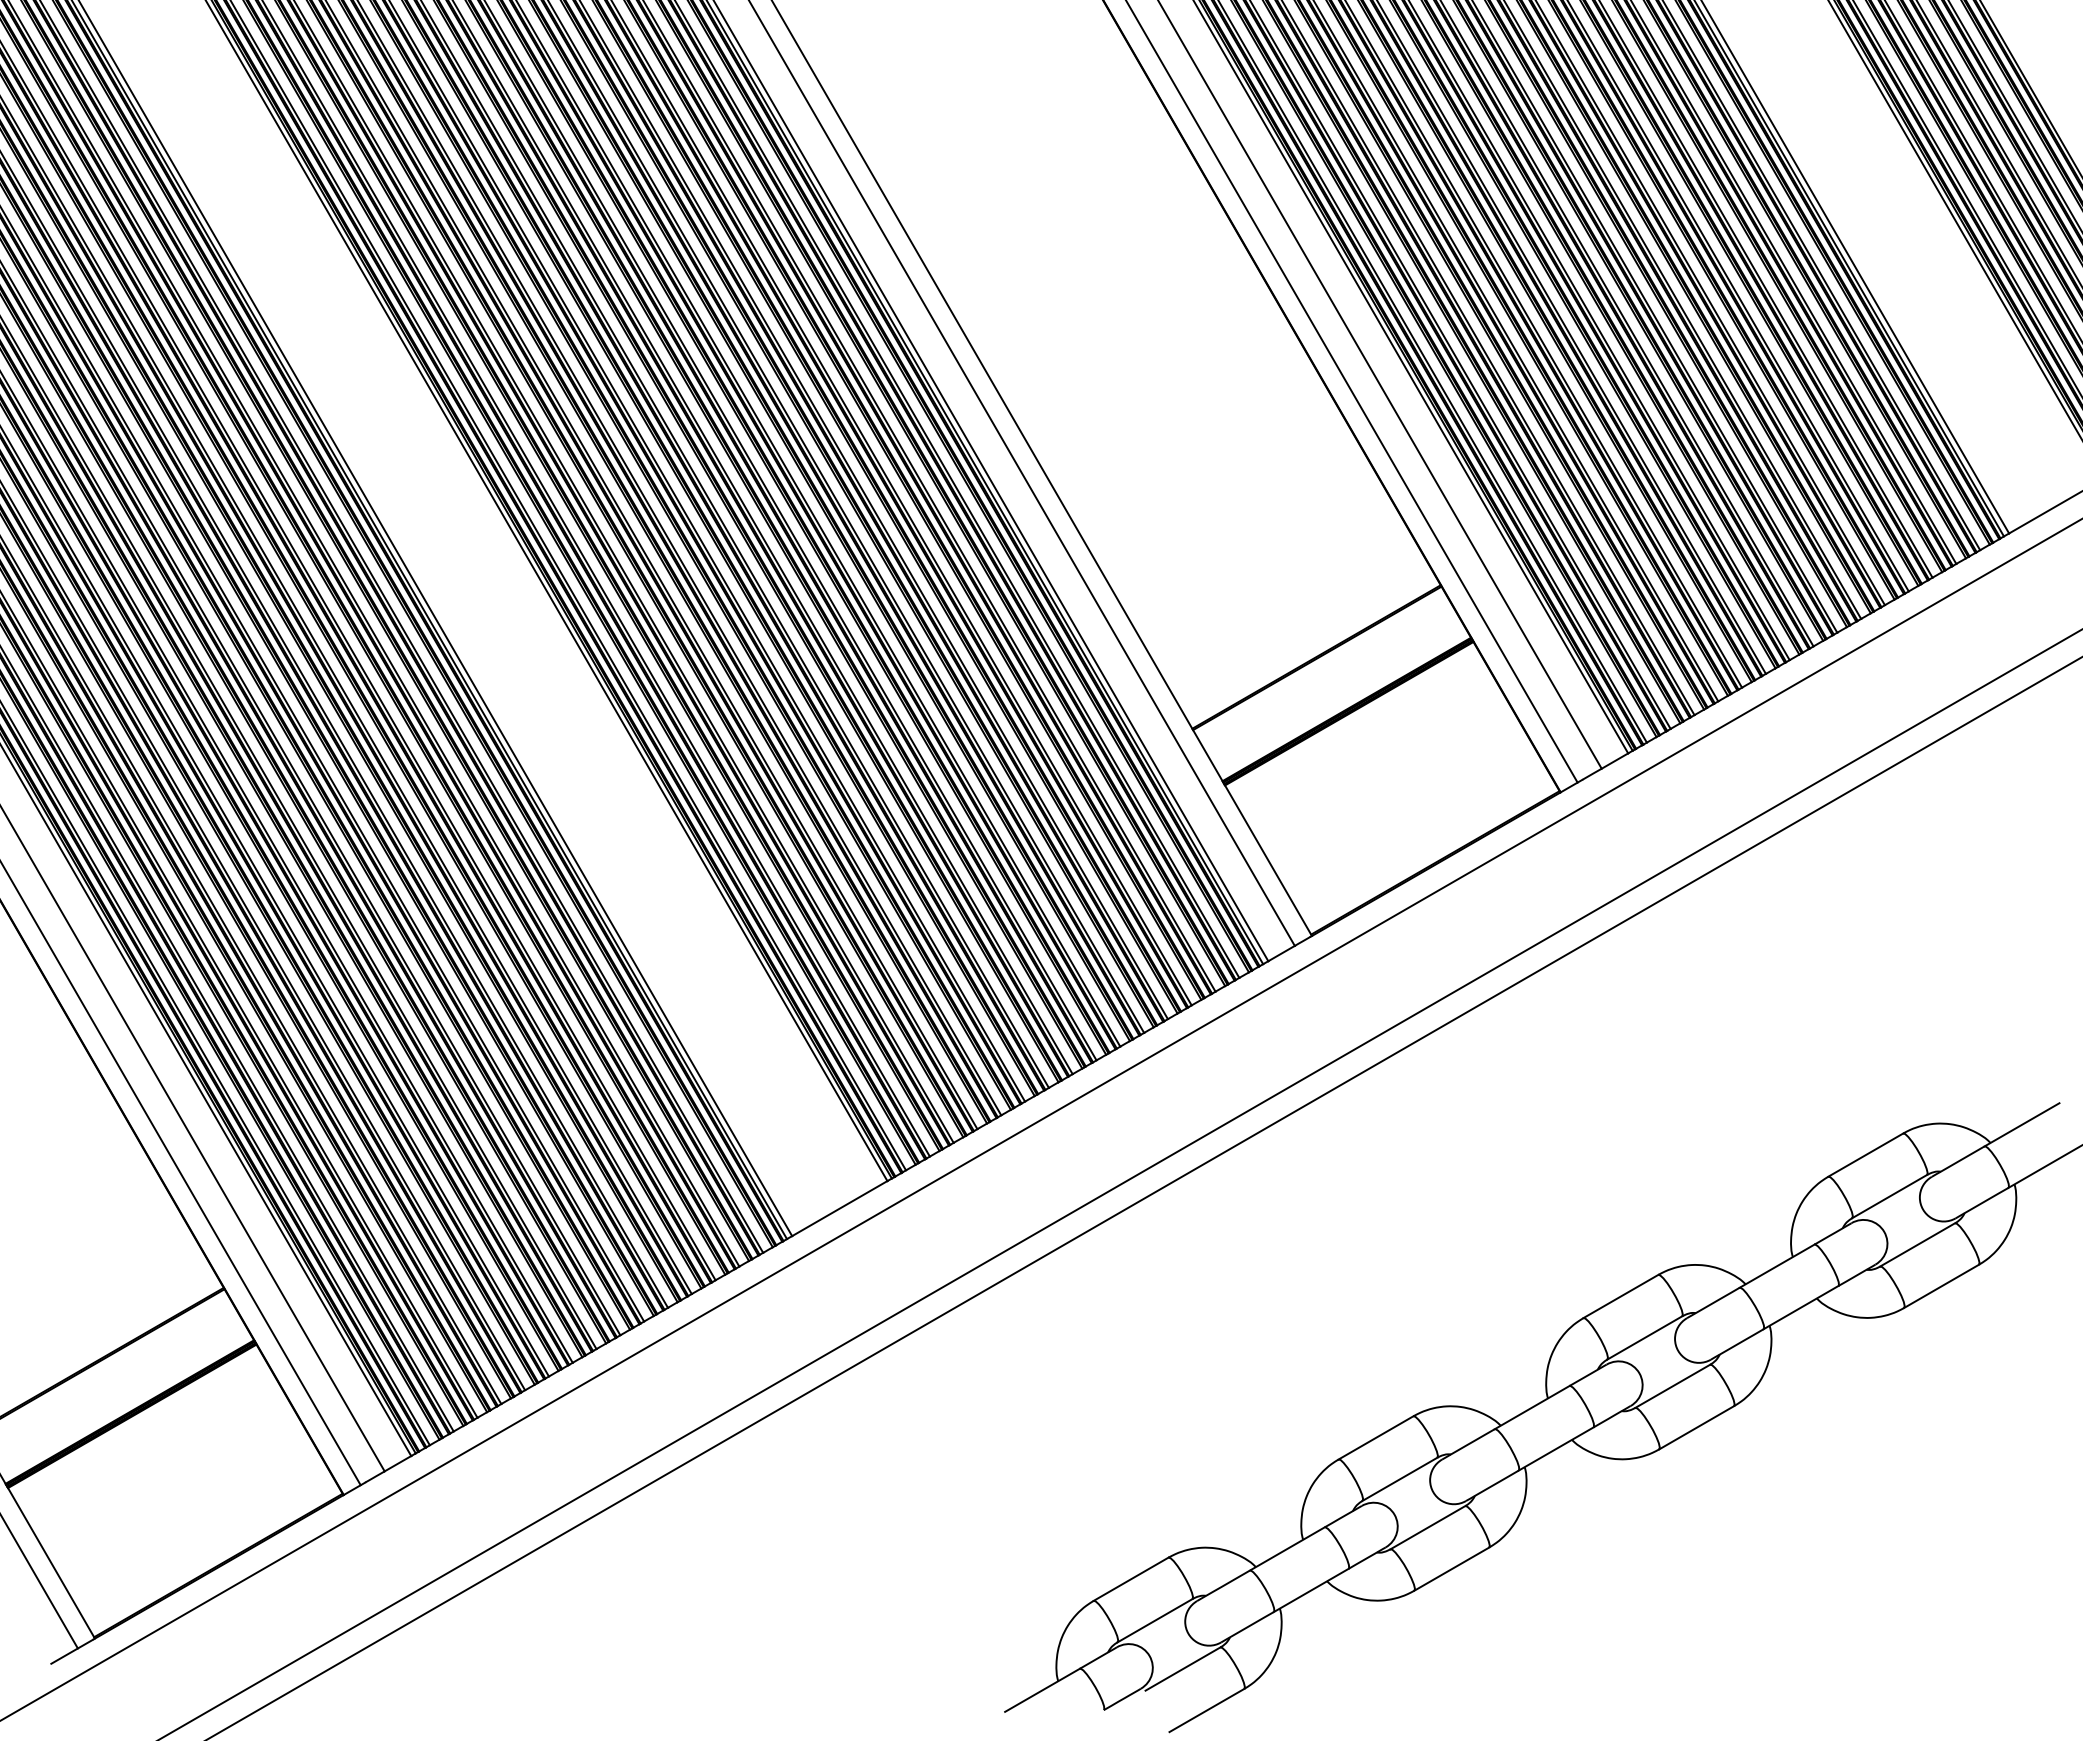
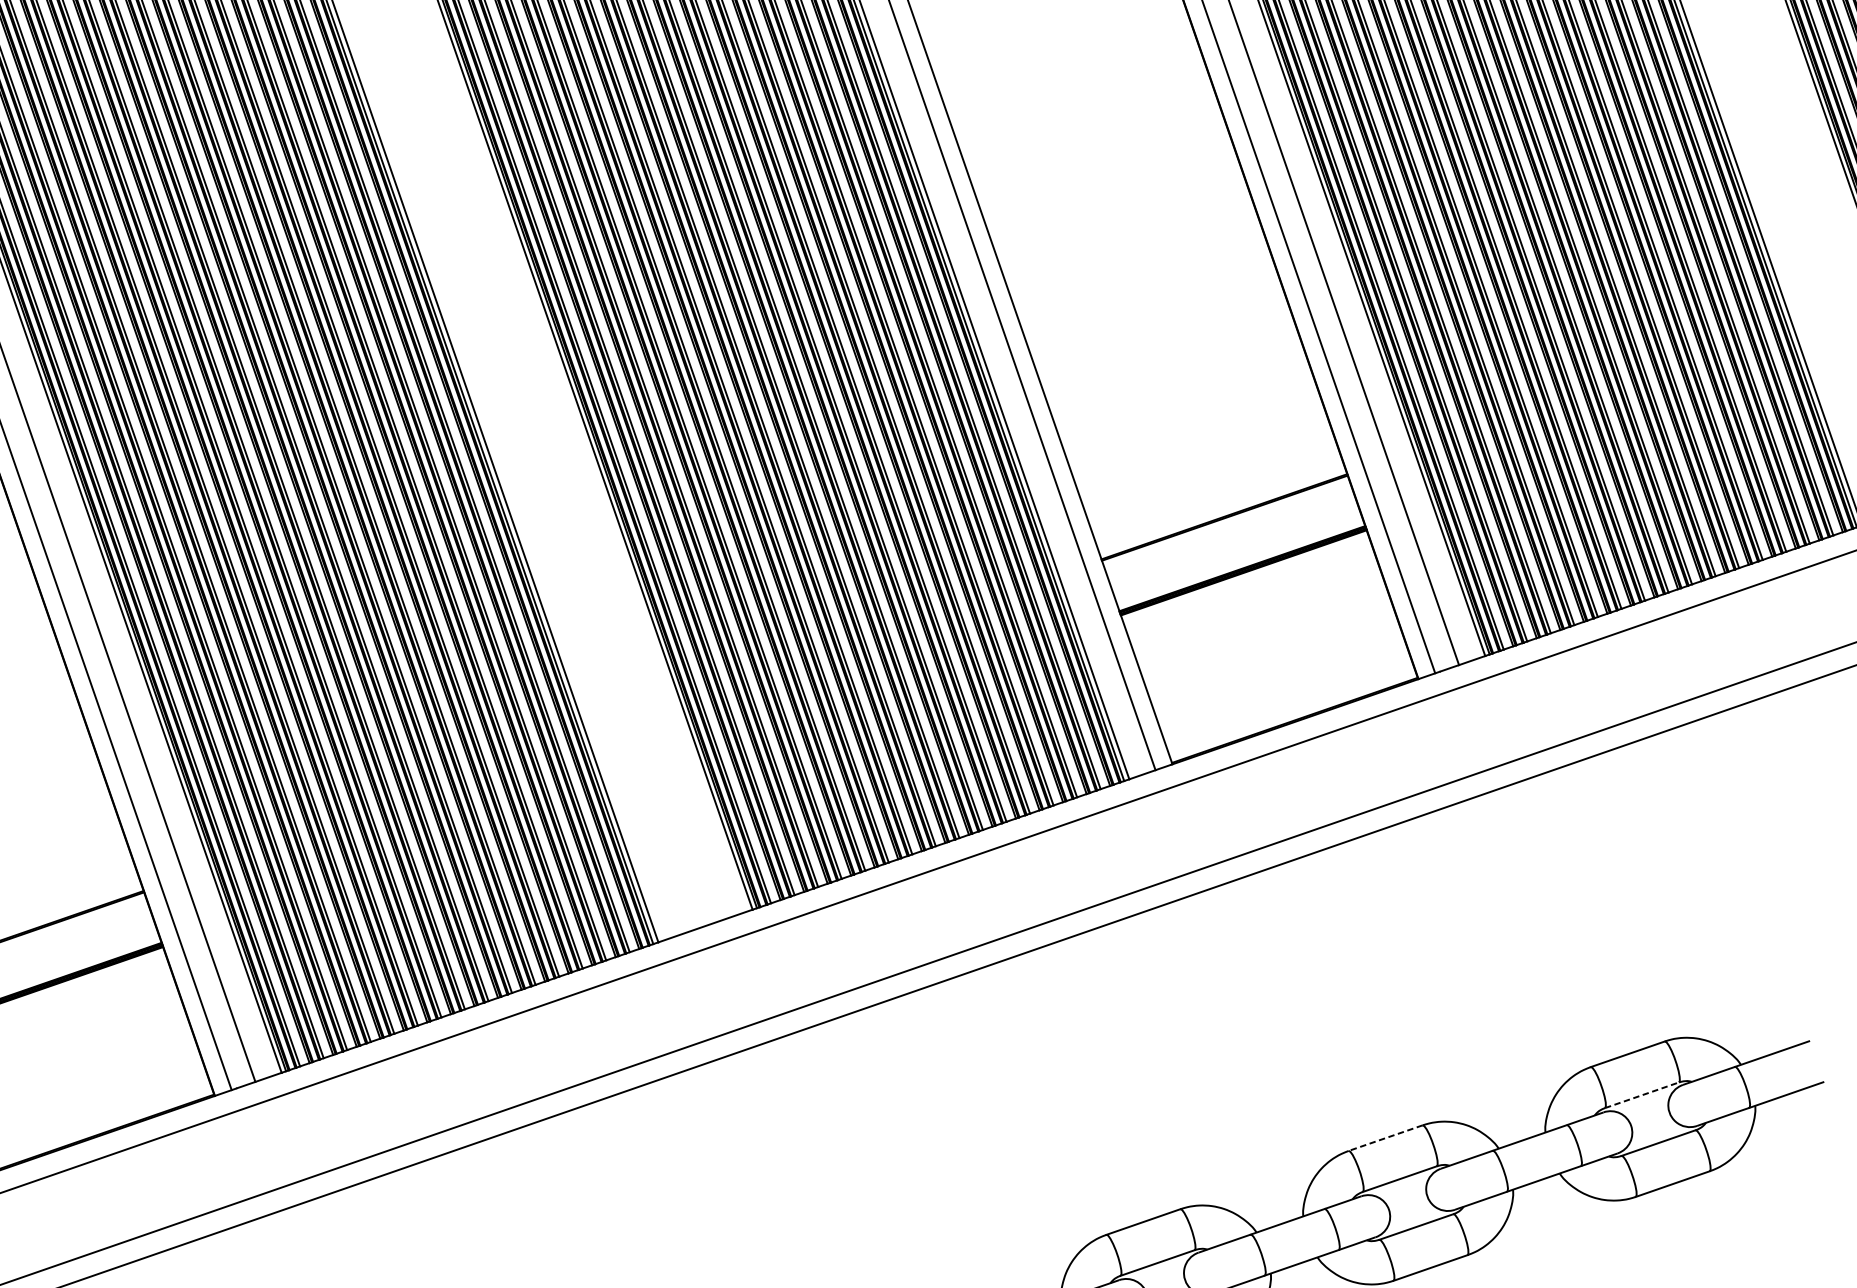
line: (1890, 1196) -> (1642, 1095), solid -> dashed
line: (1620, 1296) -> (1385, 1138), solid -> dashed

